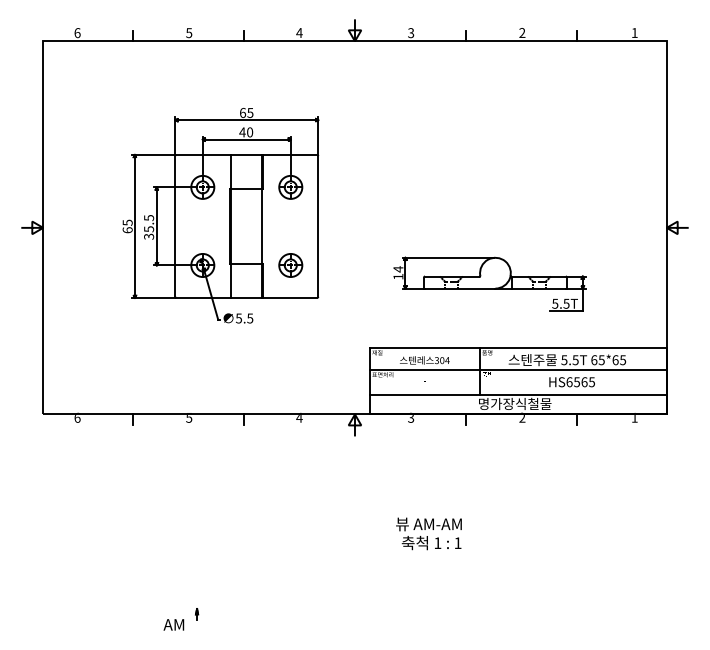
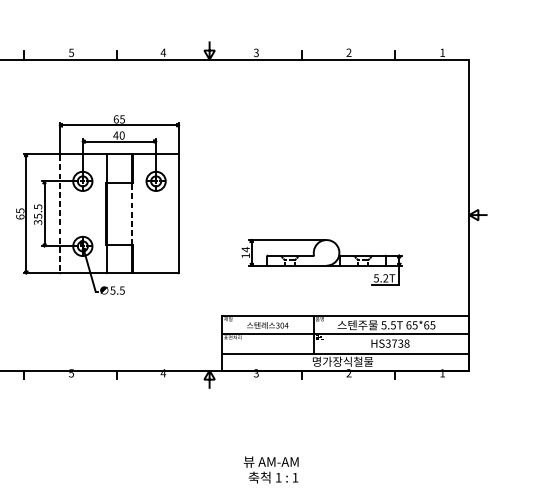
line: (262, 225) -> (132, 213), solid -> dashed
line: (175, 226) -> (60, 213), solid -> dashed
part: (290, 265) -> (155, 246), removed
text: (566, 303) -> (385, 278), 5.5T -> 5.2T
text: (580, 382) -> (397, 343), HS6565 -> HS3738

